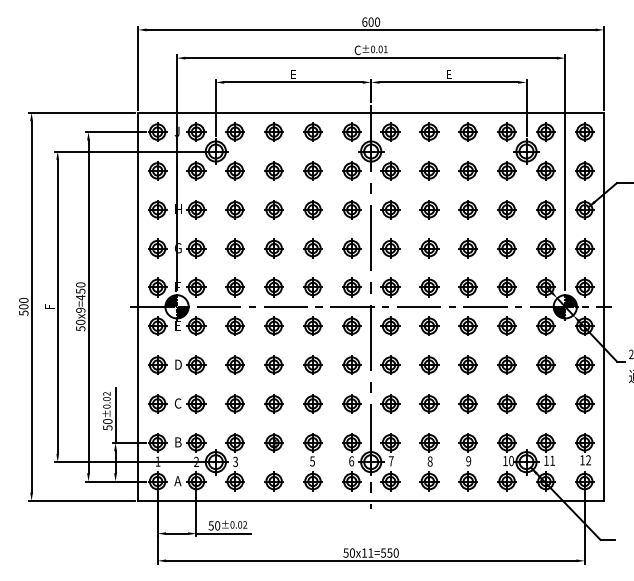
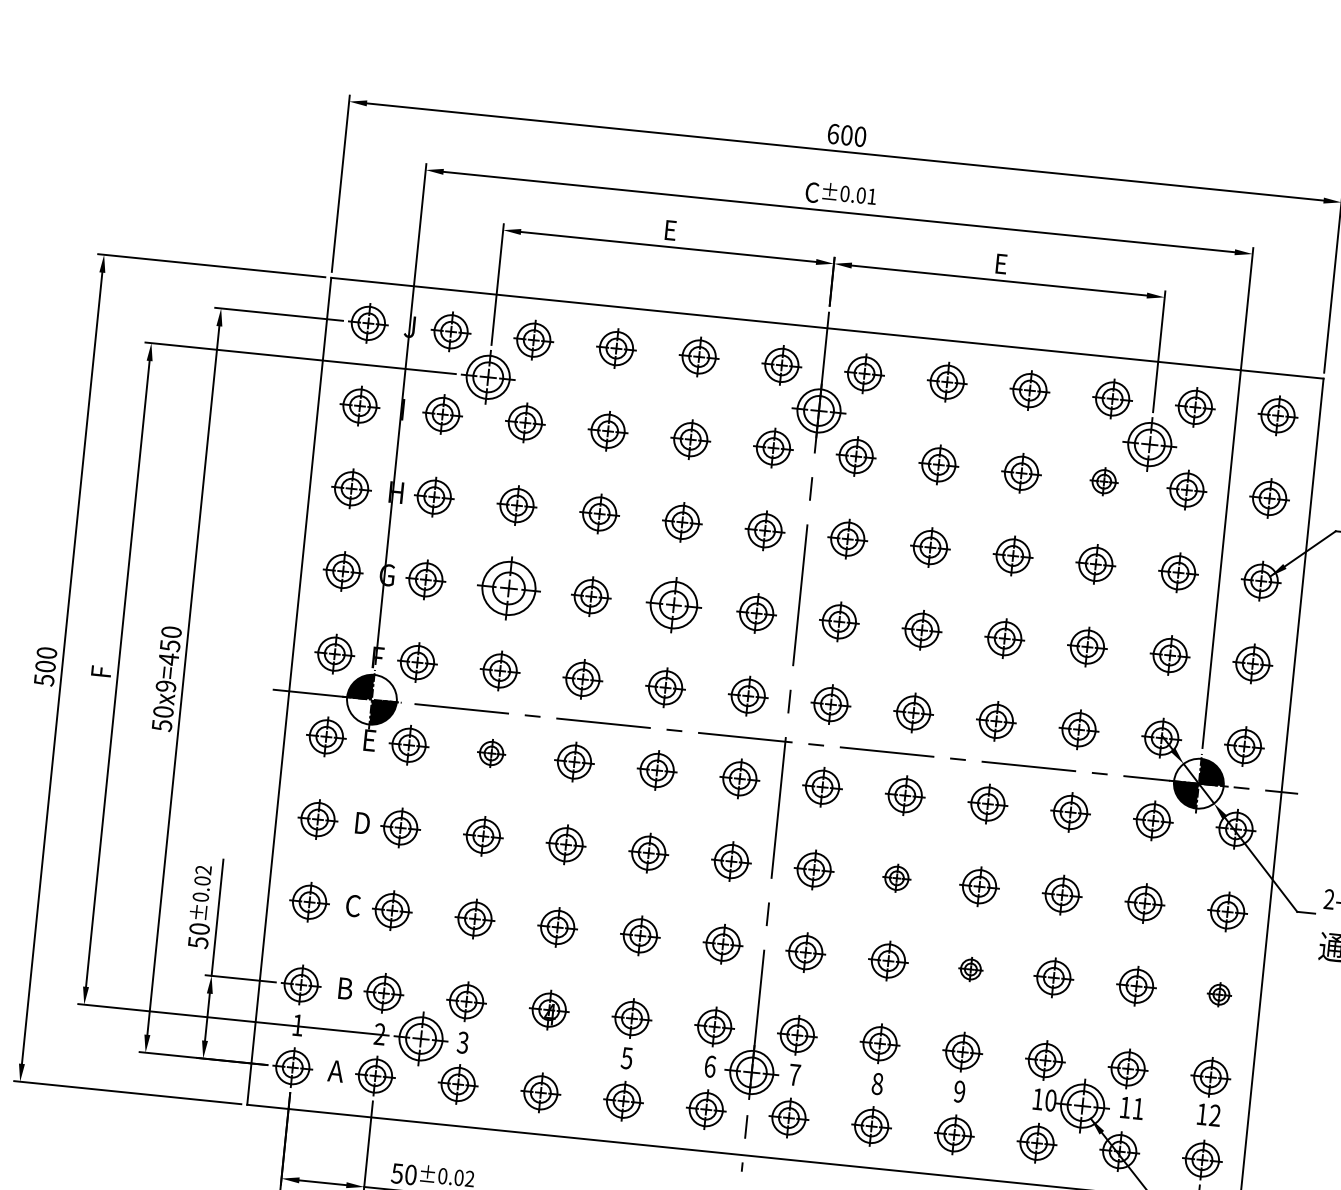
part: (506, 170) -> (1103, 480), size x0.7
part: (234, 248) -> (506, 587), size x1.6
part: (312, 248) -> (673, 604), size x1.4
part: (234, 325) -> (490, 751), size x0.7
part: (429, 364) -> (897, 877), size x0.7
part: (467, 403) -> (969, 968), size x0.6
part: (584, 403) -> (1218, 993), size x0.6

